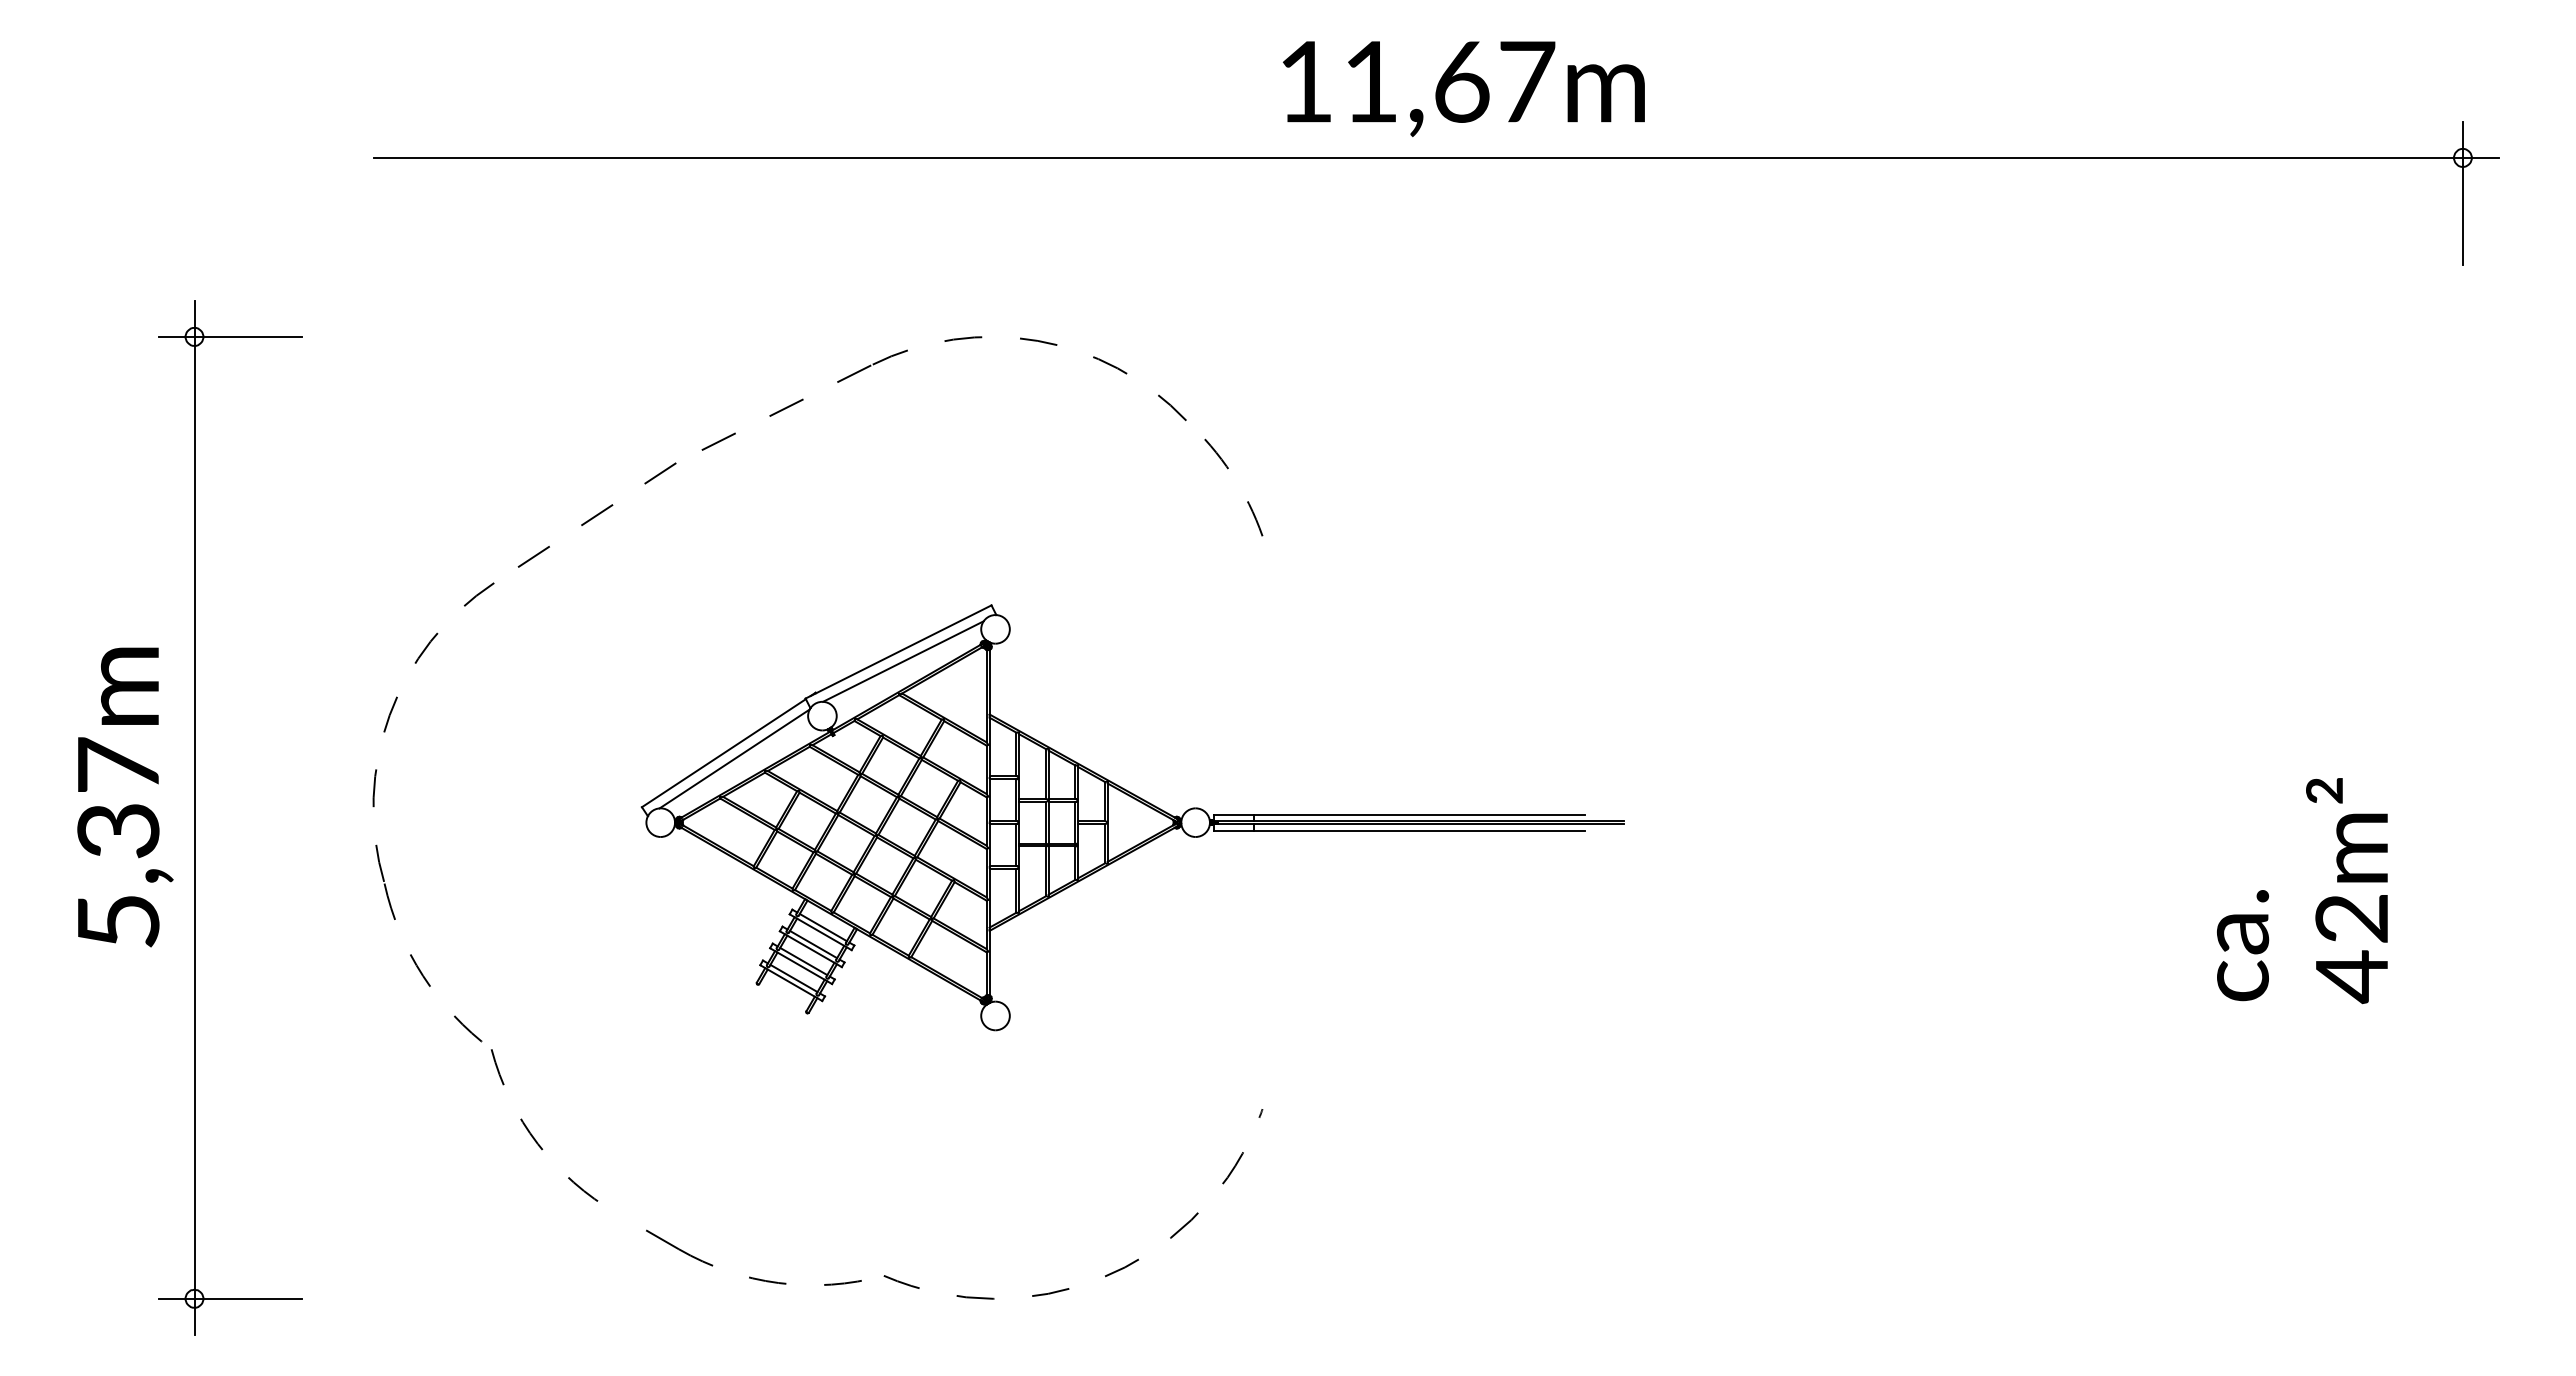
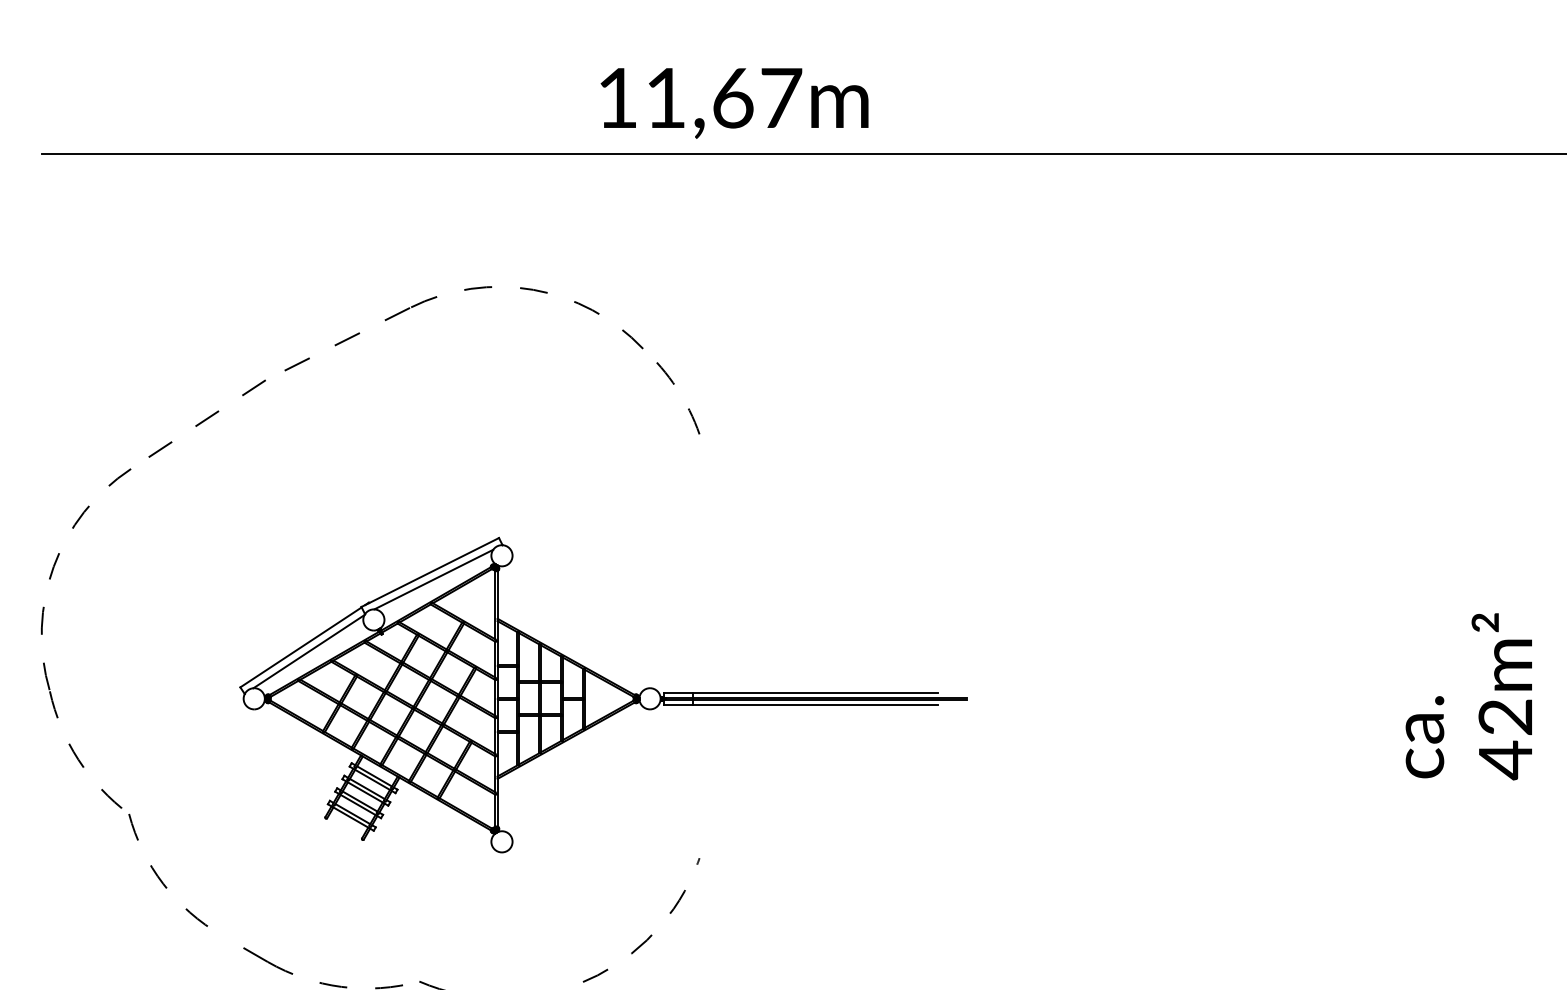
text: (1463, 88) -> (734, 103), moved
part: (1132, 817) -> (603, 694), moved

